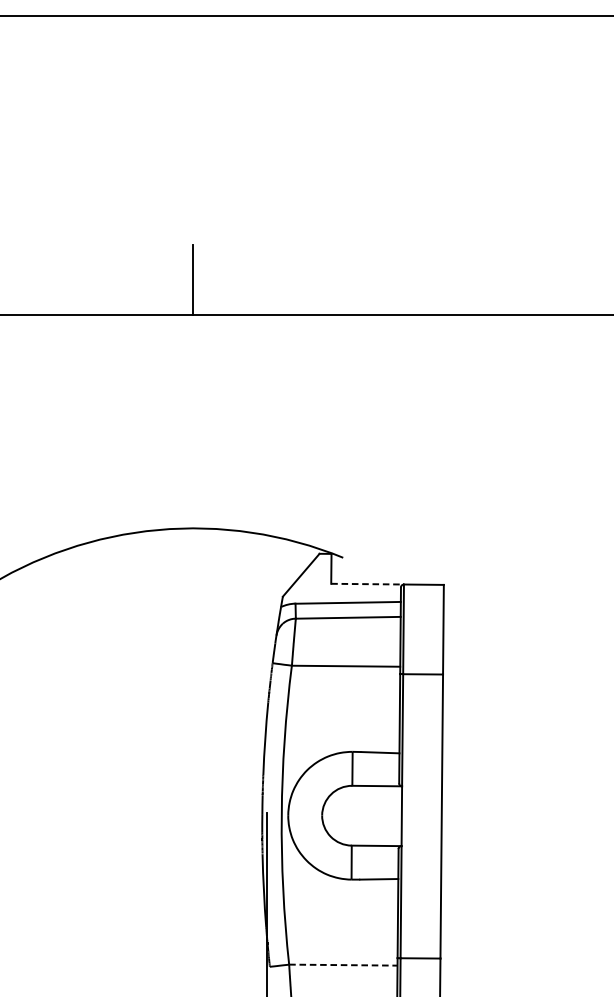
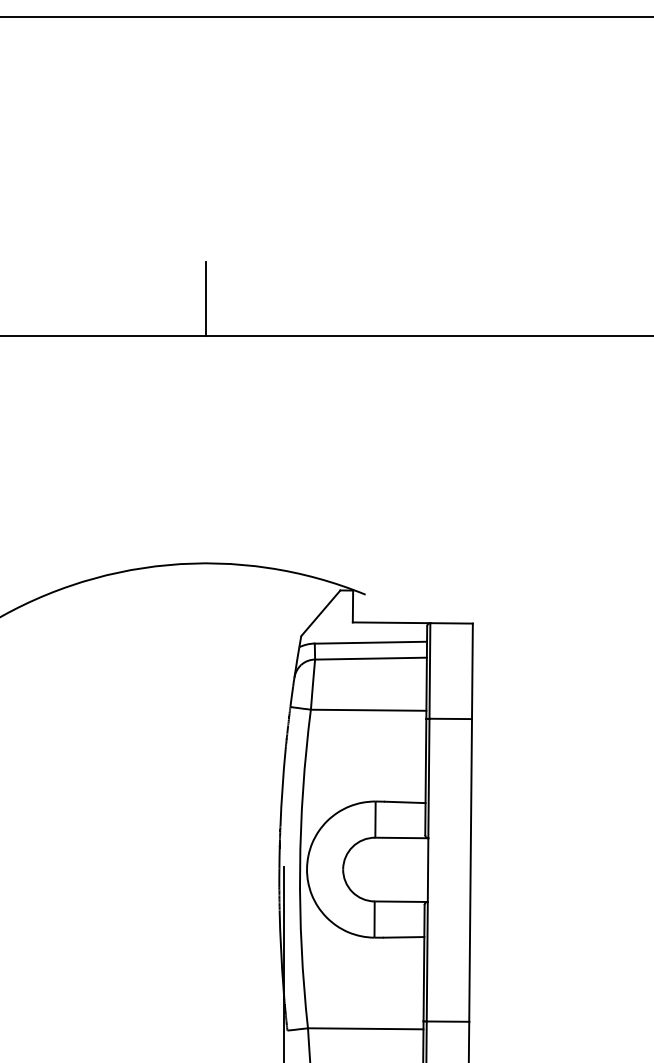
line: (367, 583) -> (391, 622), dashed -> solid
line: (343, 964) -> (365, 1028), dashed -> solid

